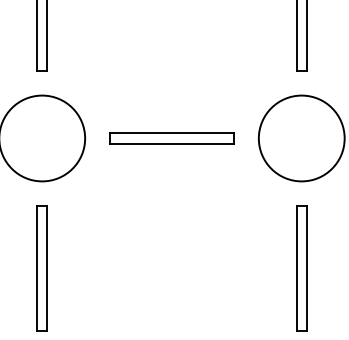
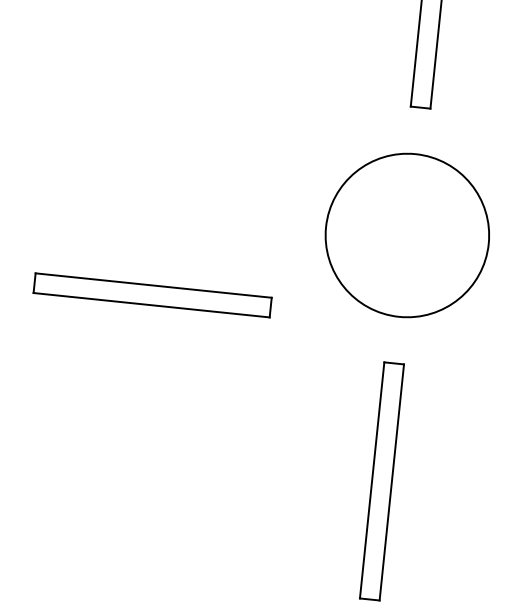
part: (171, 138) -> (151, 295), moved

